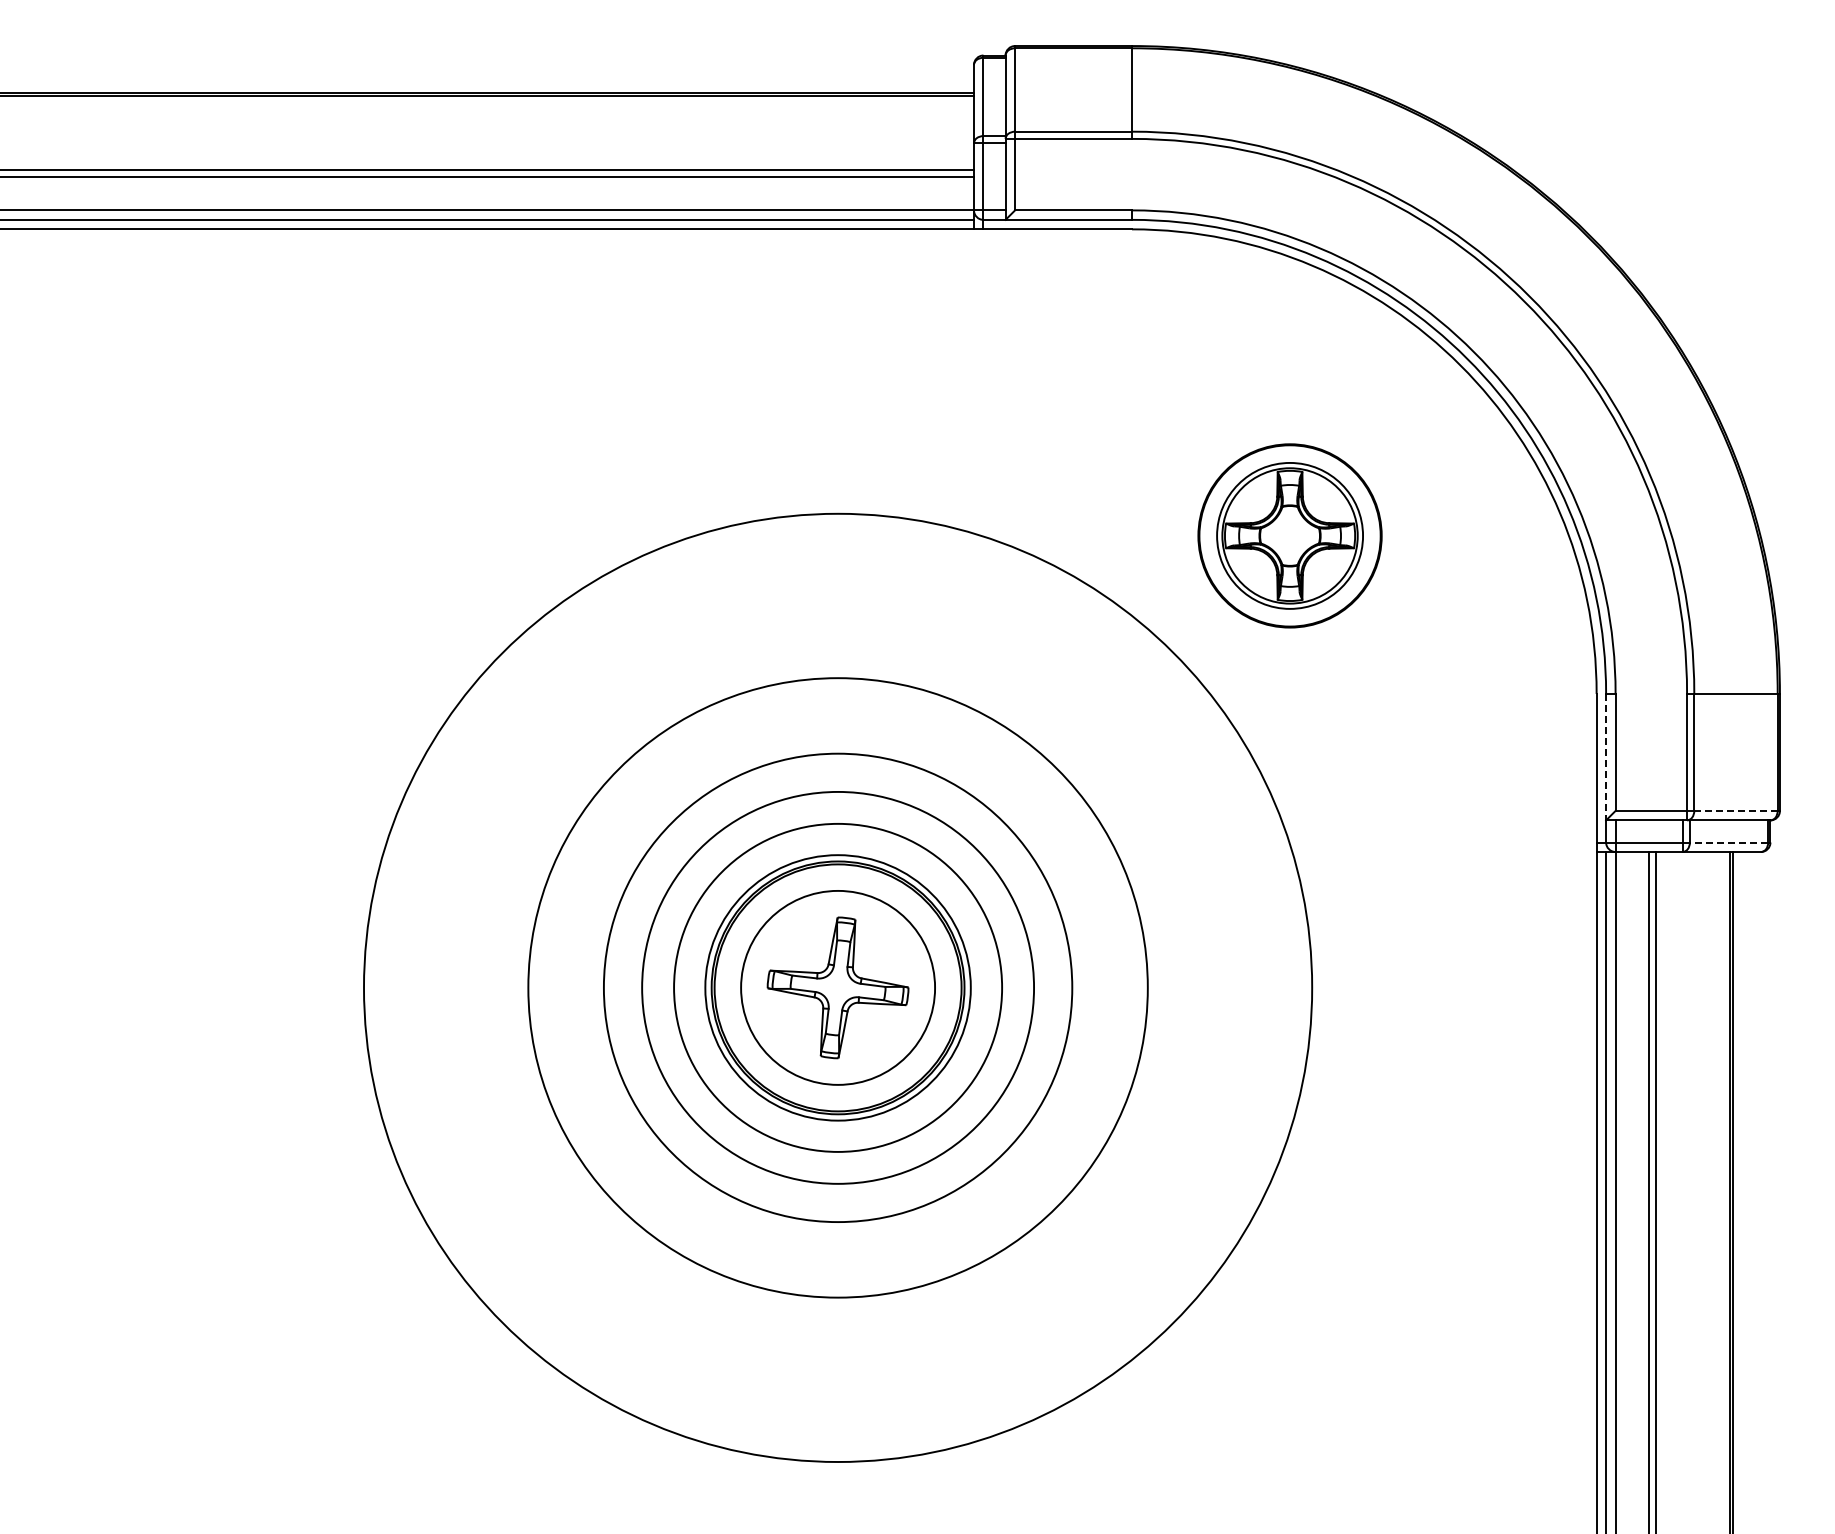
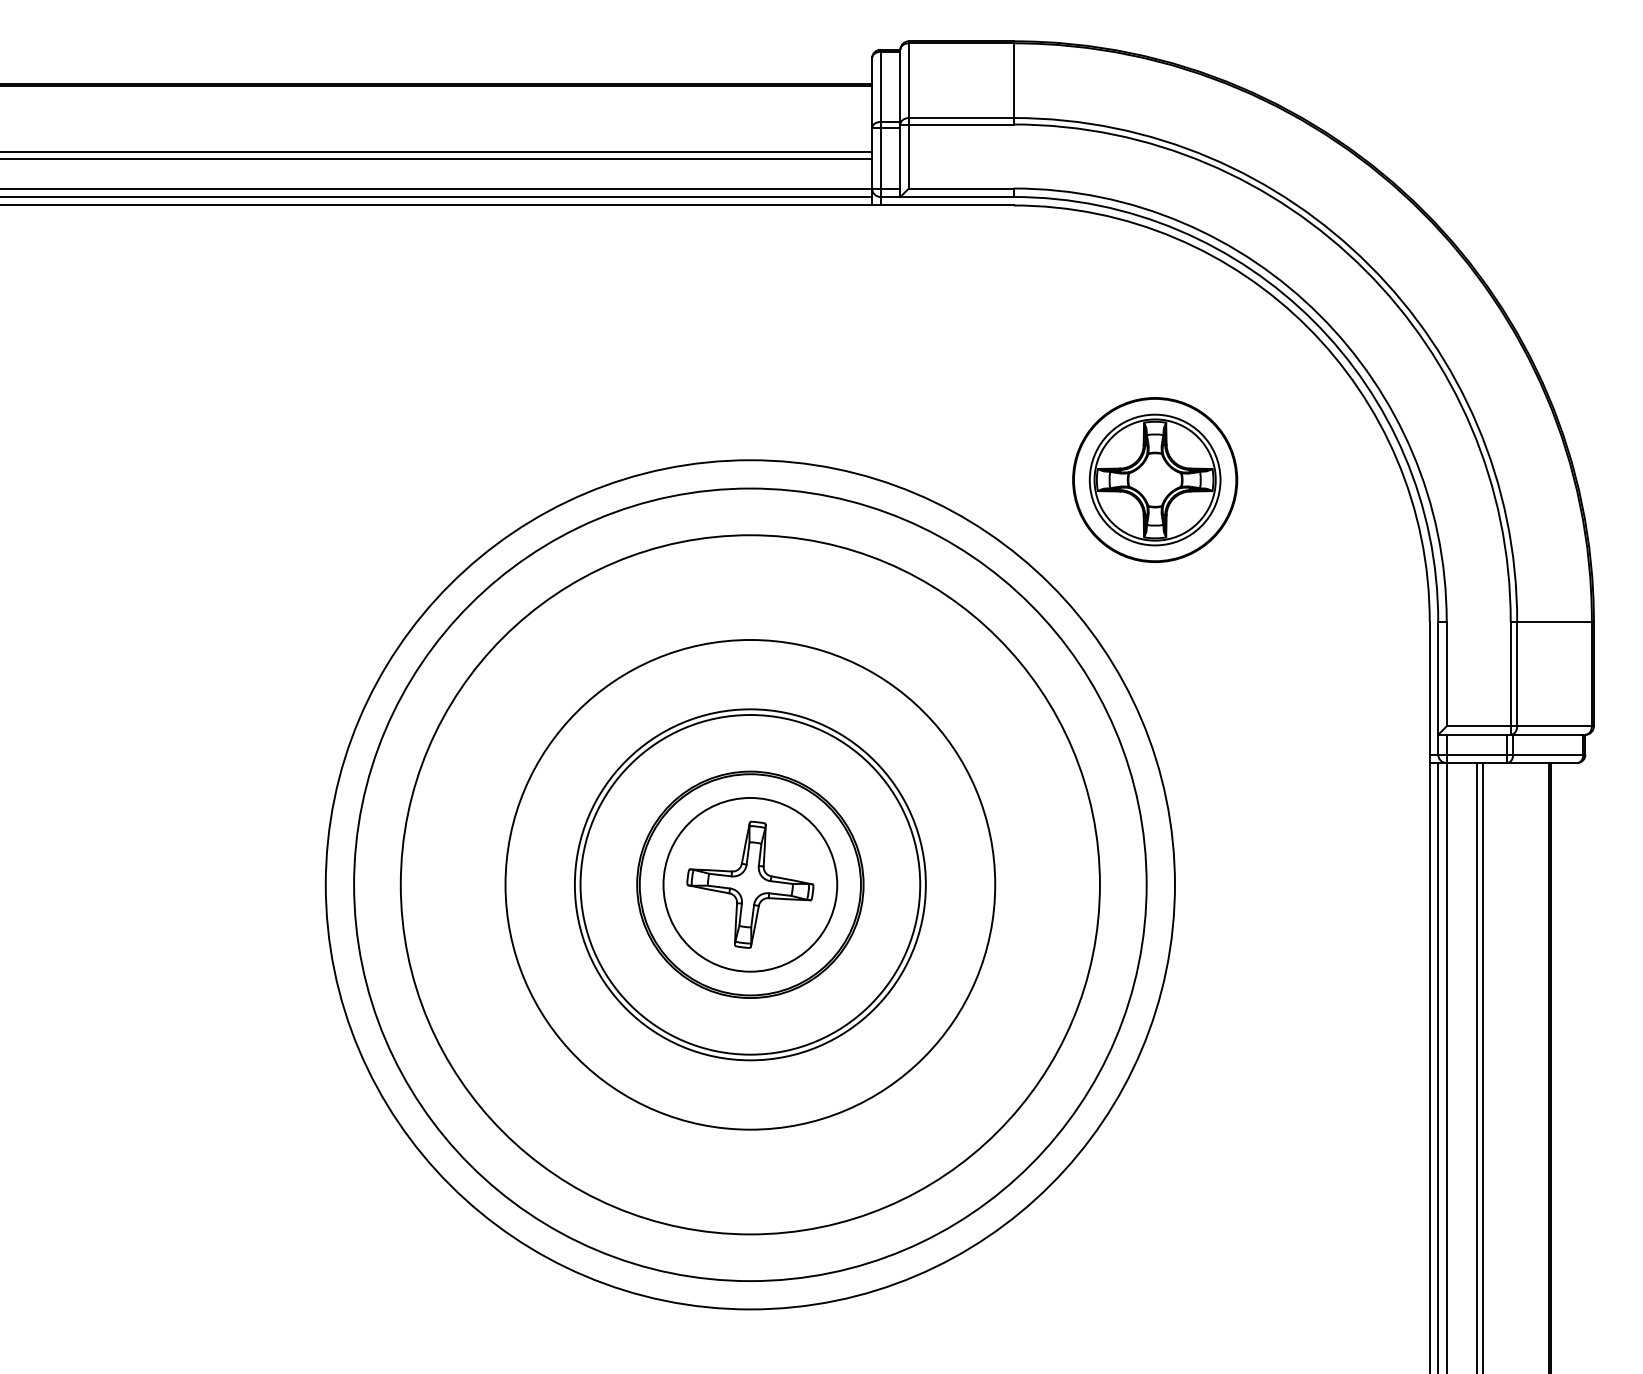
line: (1606, 757) -> (1438, 678), dashed -> solid
line: (1735, 810) -> (1554, 725), dashed -> solid
line: (1728, 842) -> (1547, 754), dashed -> solid
circle: (837, 987) -> (749, 884), size x1.43
circle: (837, 987) -> (749, 884), size x1.43
circle: (837, 987) -> (749, 884), size x1.67
circle: (837, 987) -> (749, 884), size x1.67

